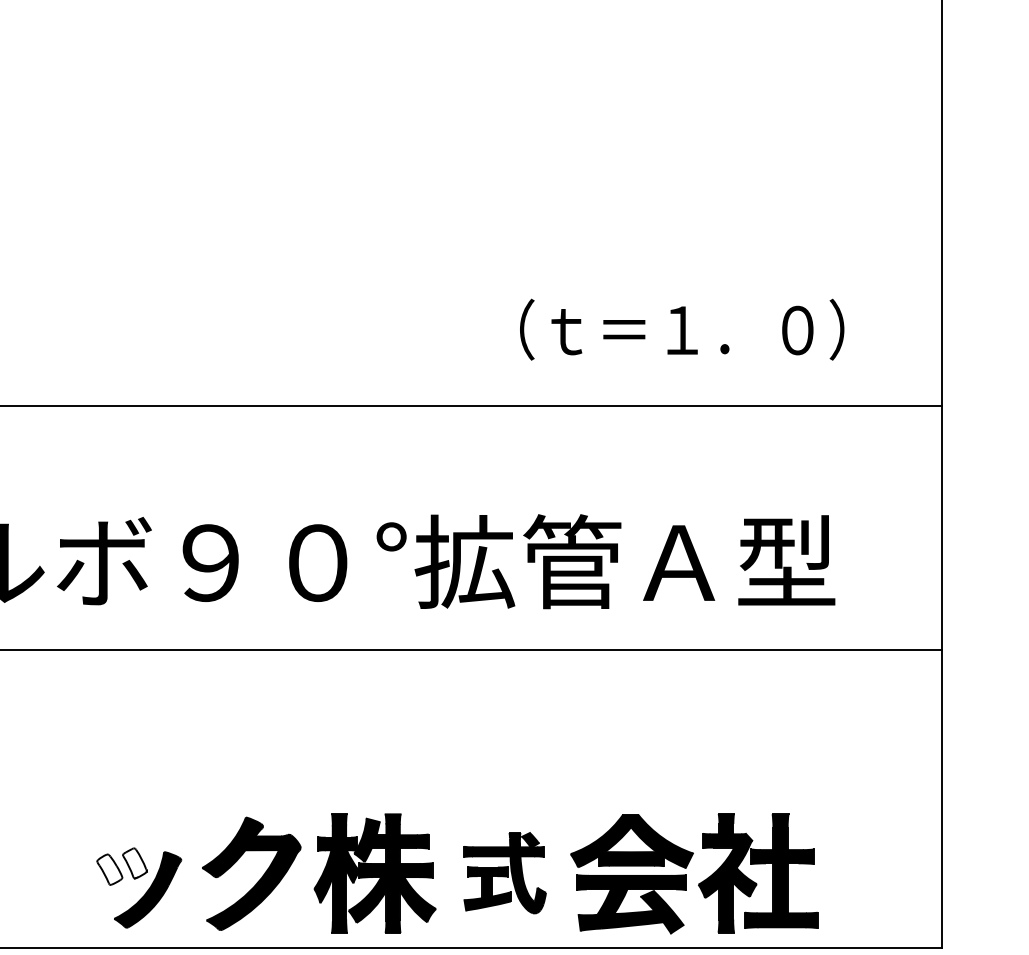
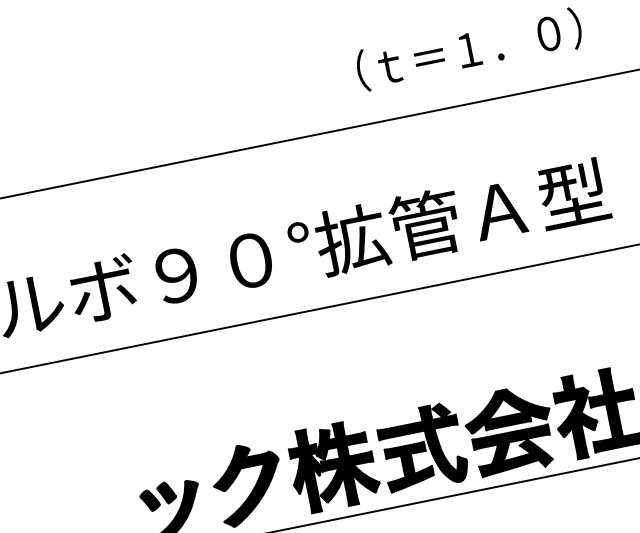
fill: (134, 863) -> (166, 492), added
fill: (109, 869) -> (149, 500), added
part: (505, 872) -> (422, 447), size x1.43

